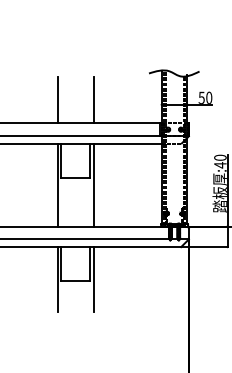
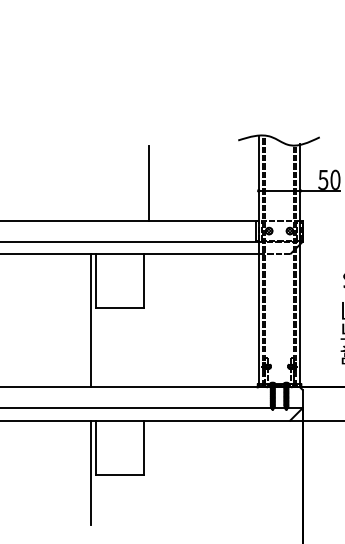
line: (57, 100) -> (90, 184), removed
line: (93, 185) -> (148, 321), removed
line: (93, 279) -> (148, 472), removed

